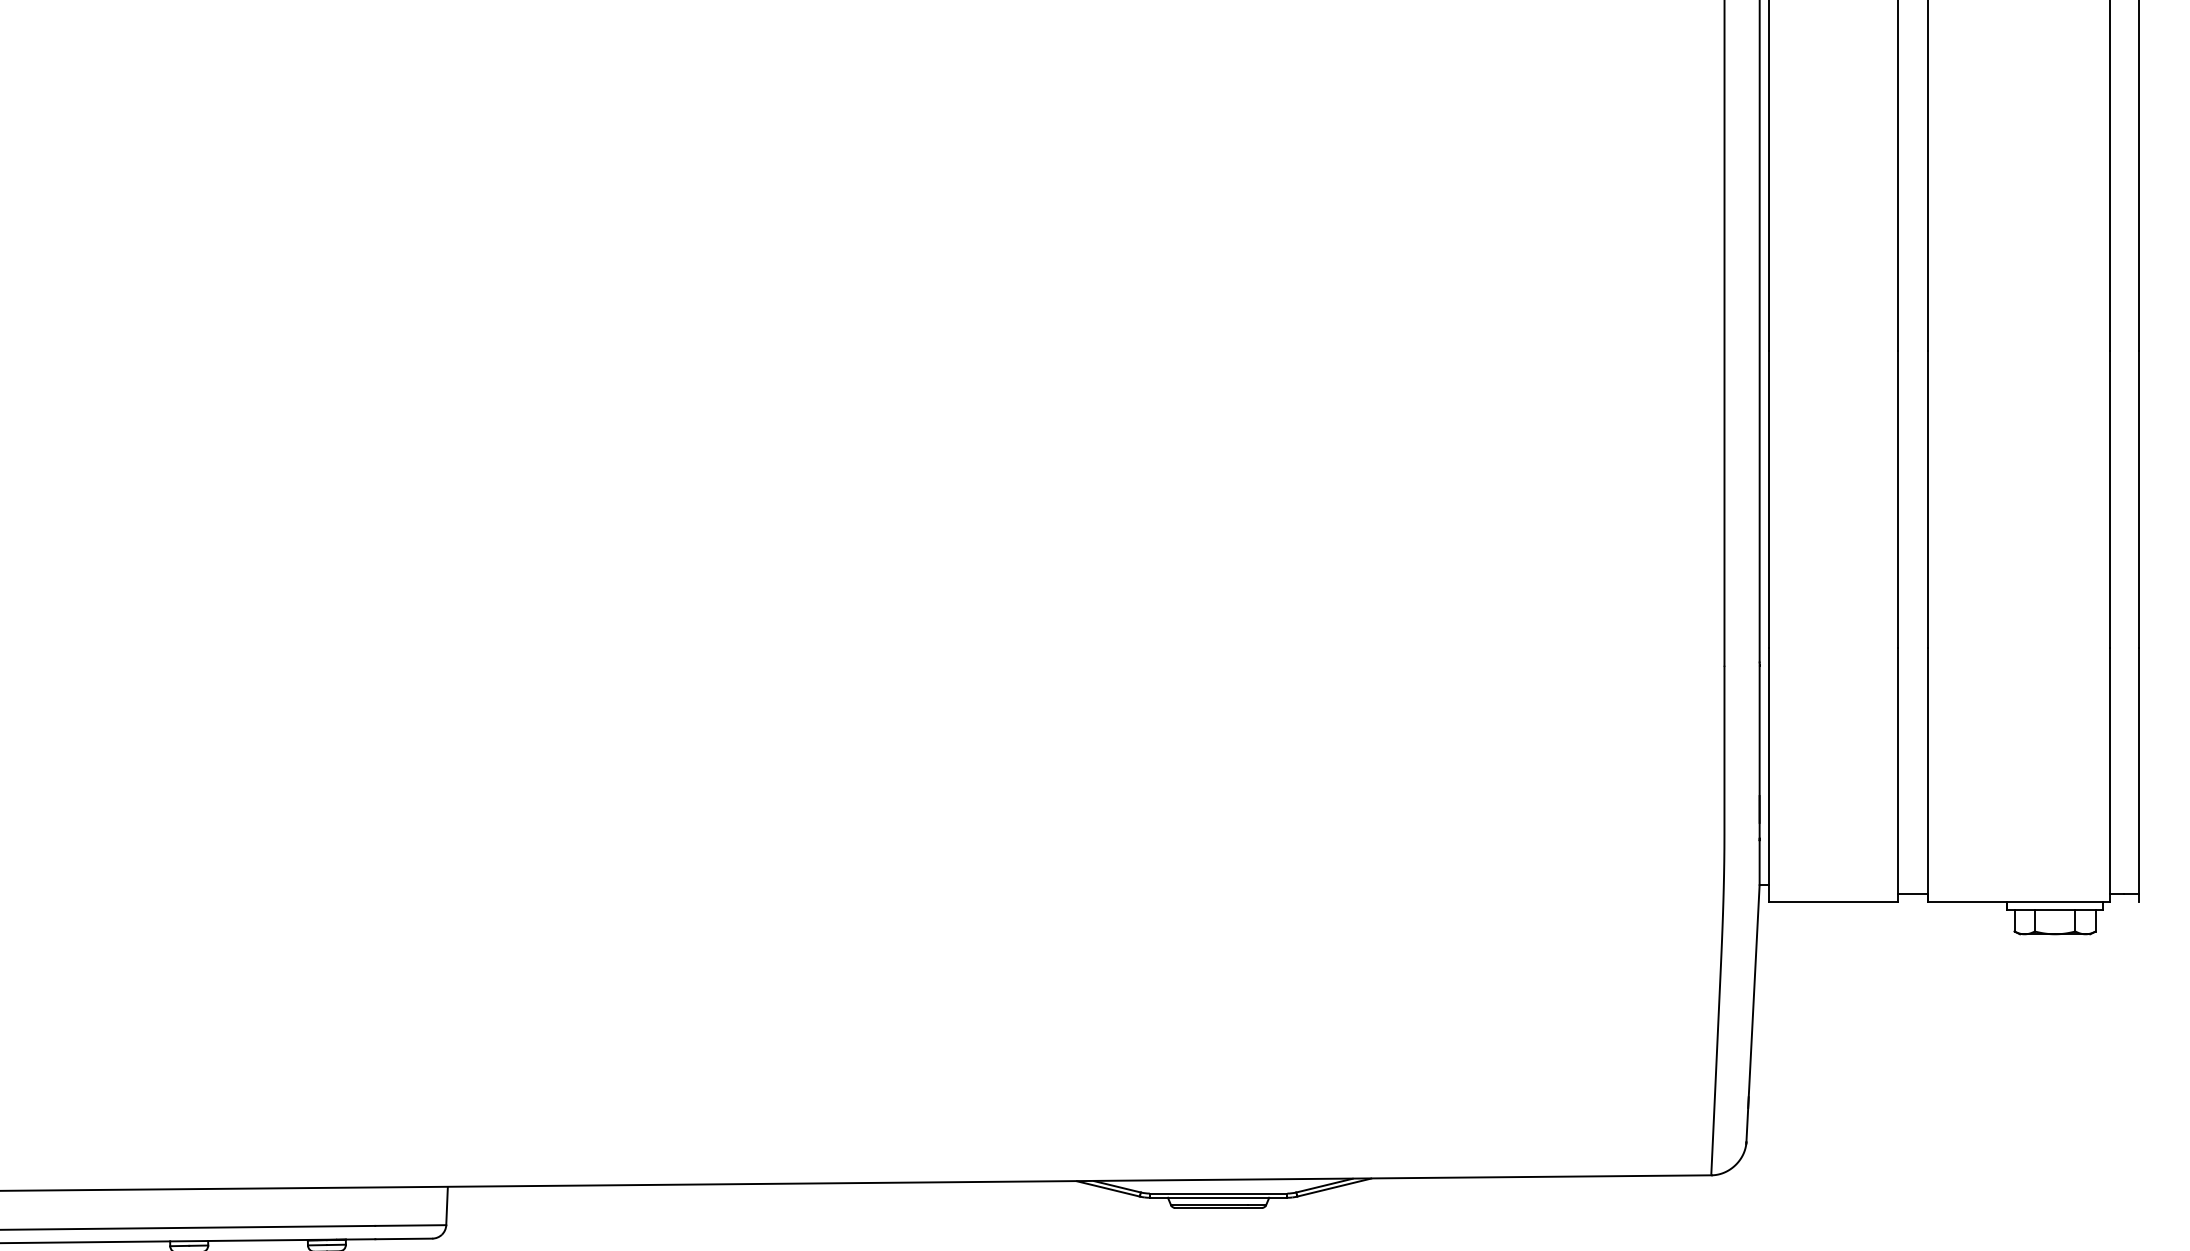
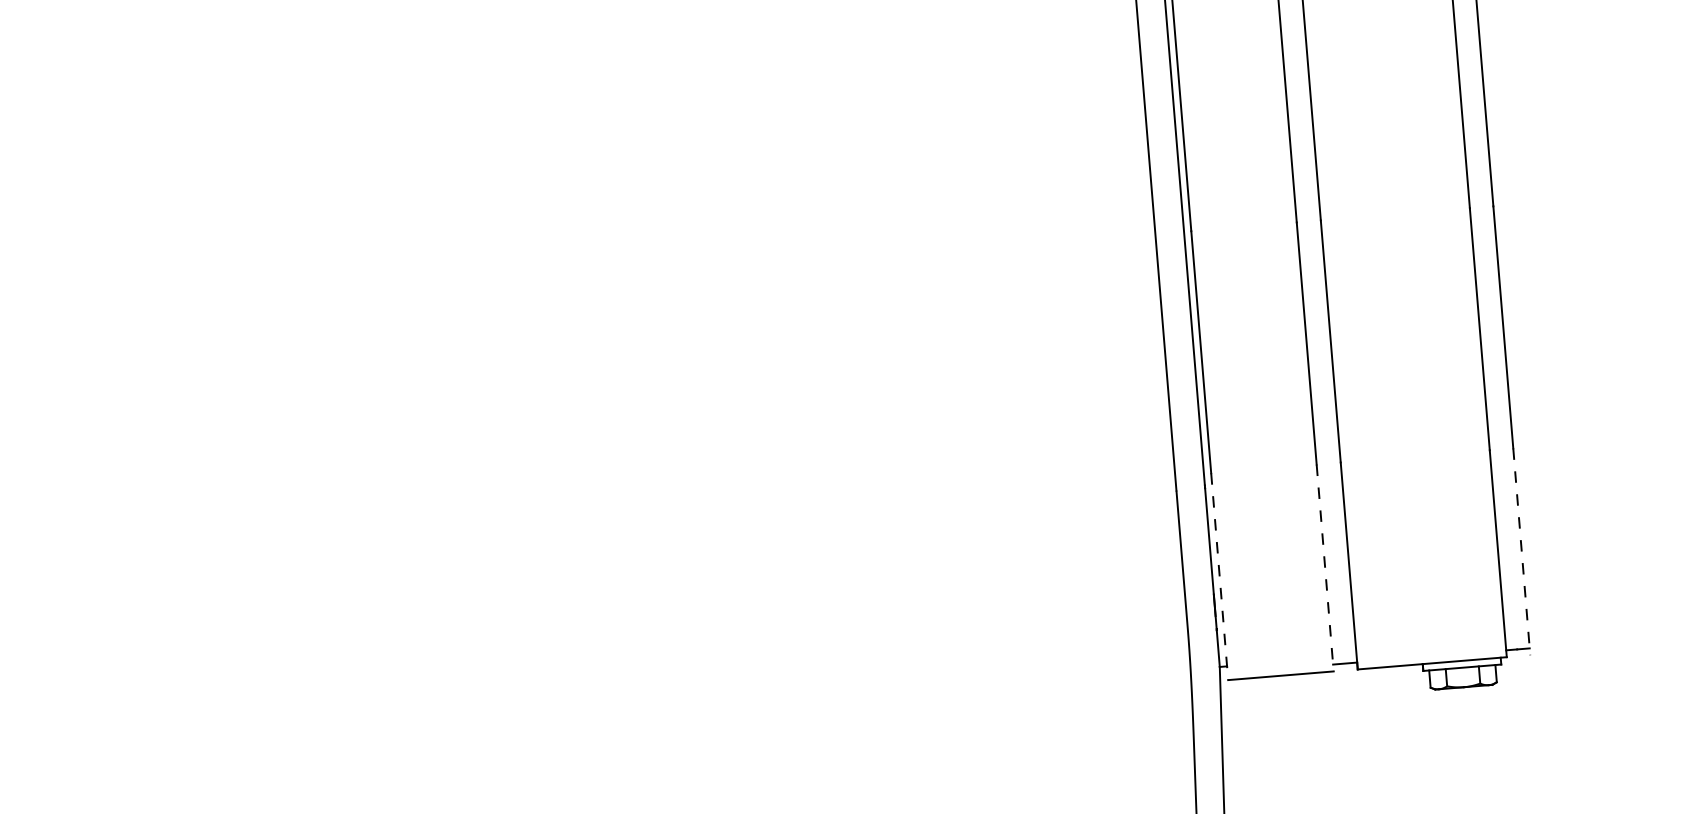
line: (1768, 775) -> (1219, 577), solid -> dashed
line: (1897, 775) -> (1324, 568), solid -> dashed
line: (2139, 775) -> (1522, 552), solid -> dashed

